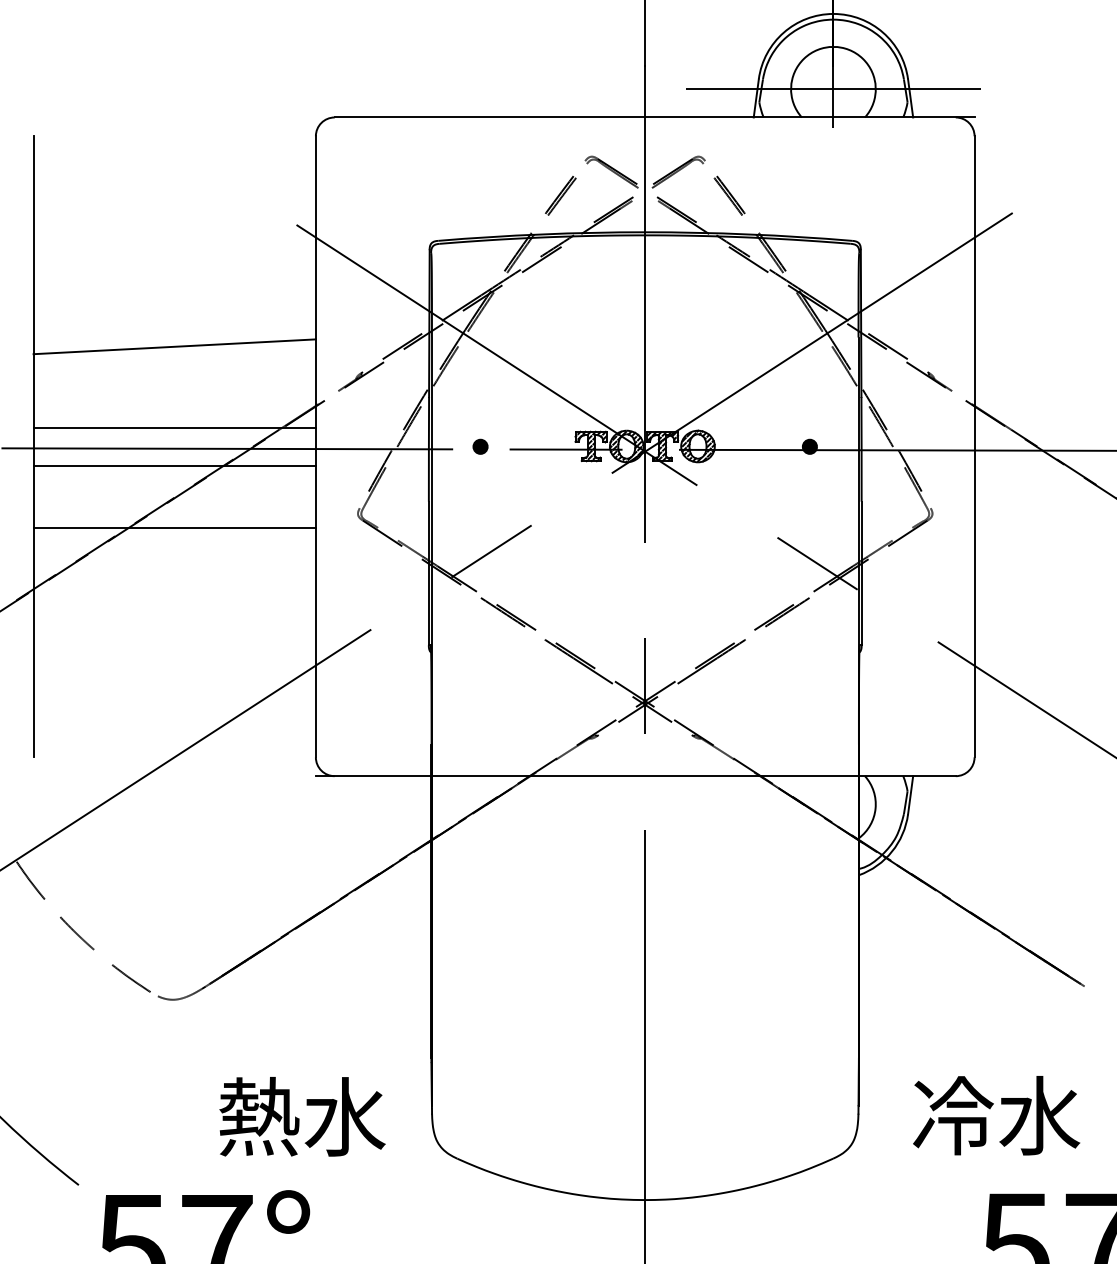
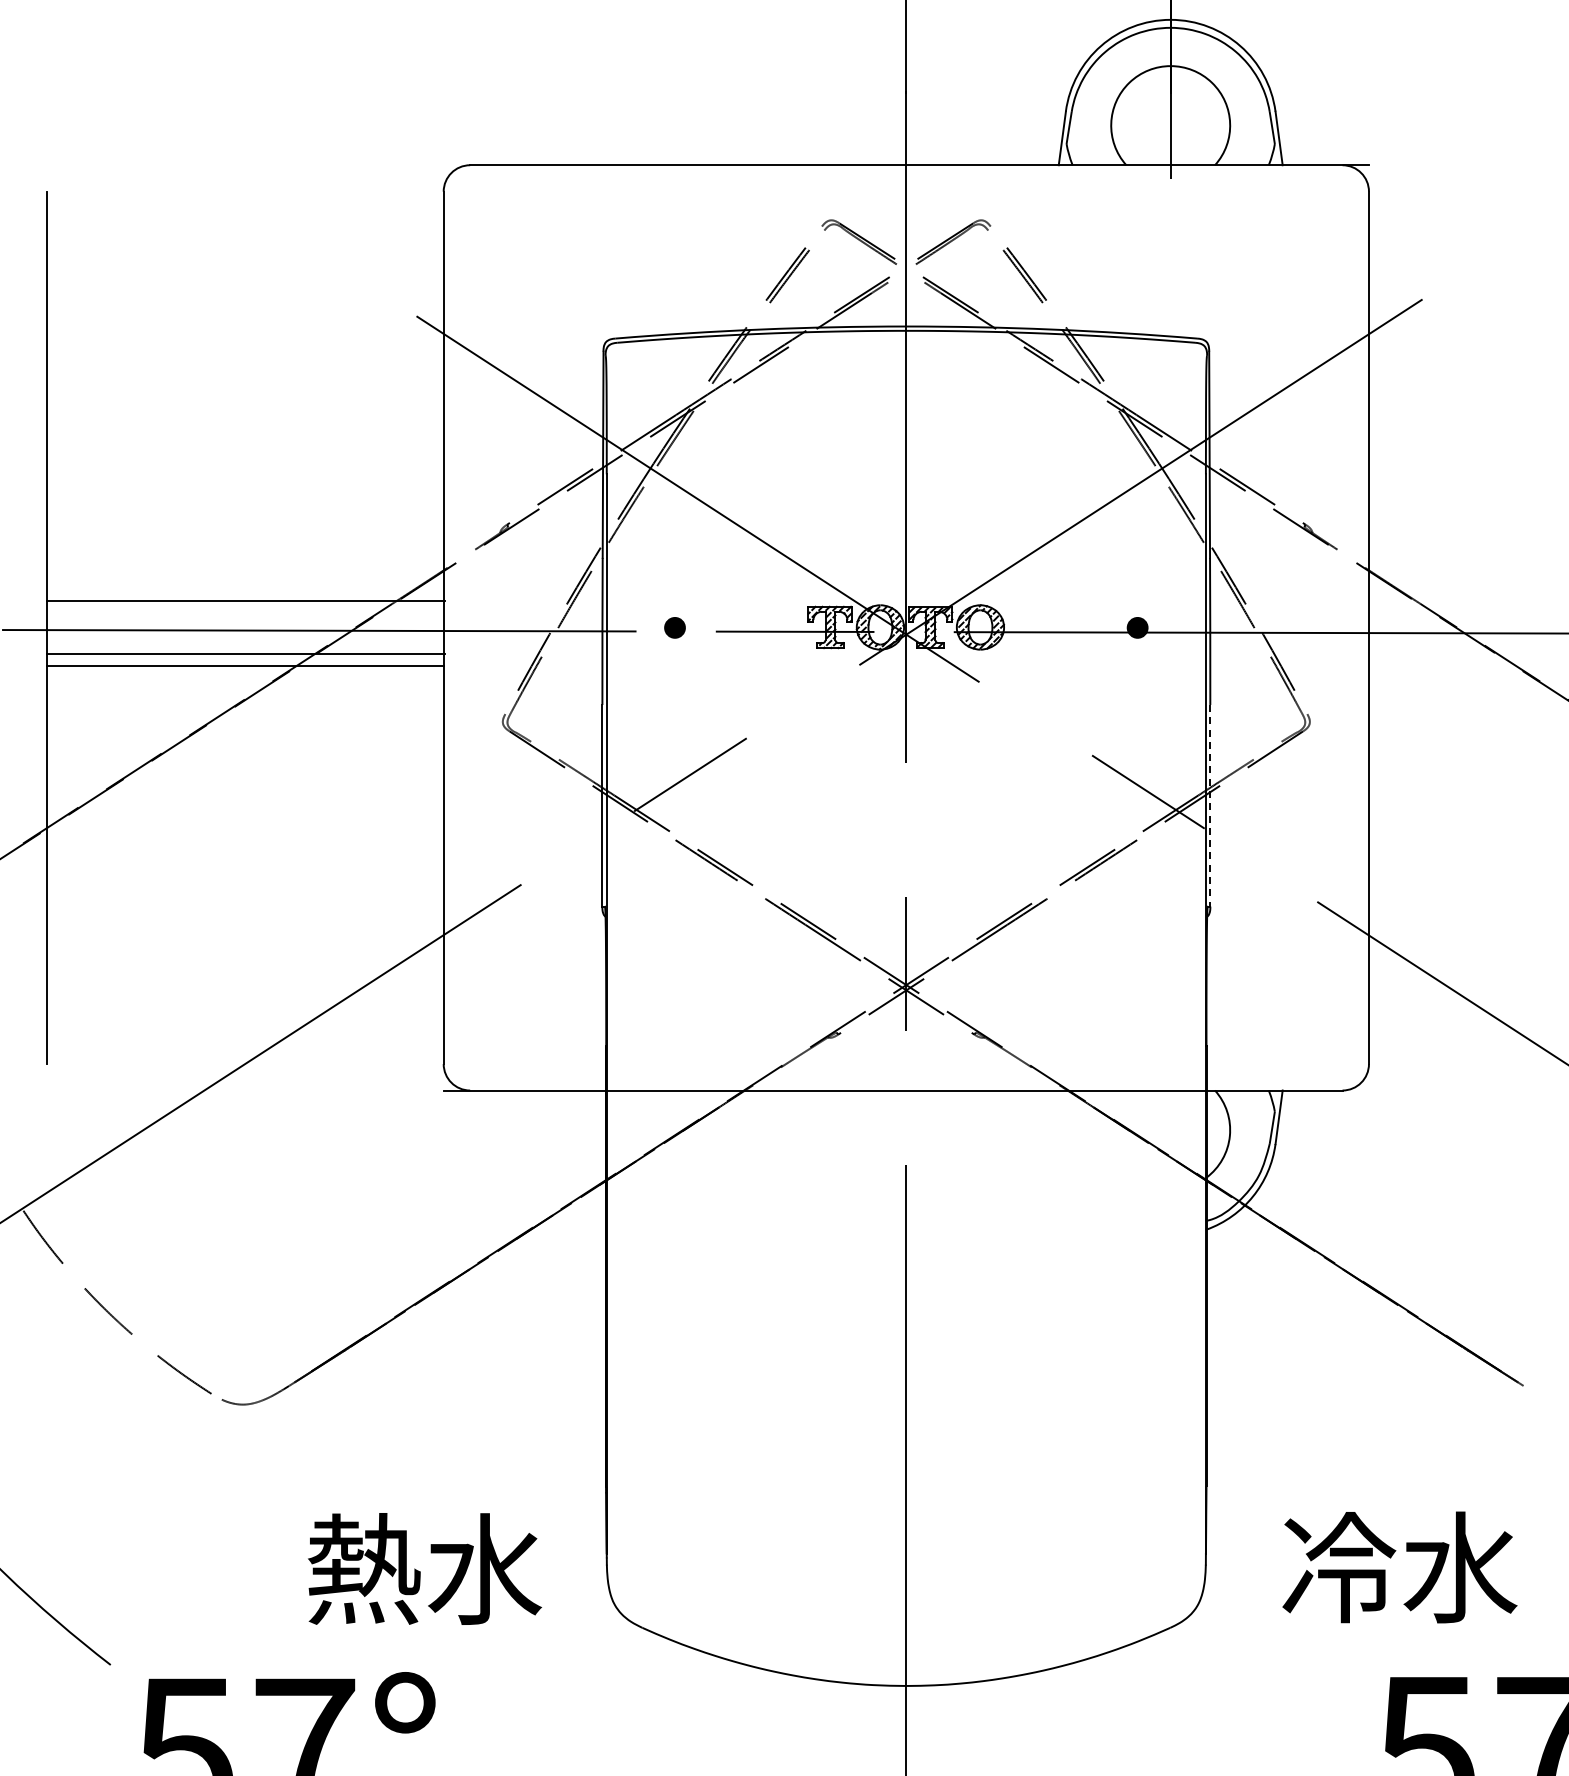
line: (833, 89) -> (1170, 125), removed
line: (174, 346) -> (245, 486), removed
line: (174, 528) -> (245, 666), moved
line: (861, 573) -> (1210, 805), solid -> dashed

